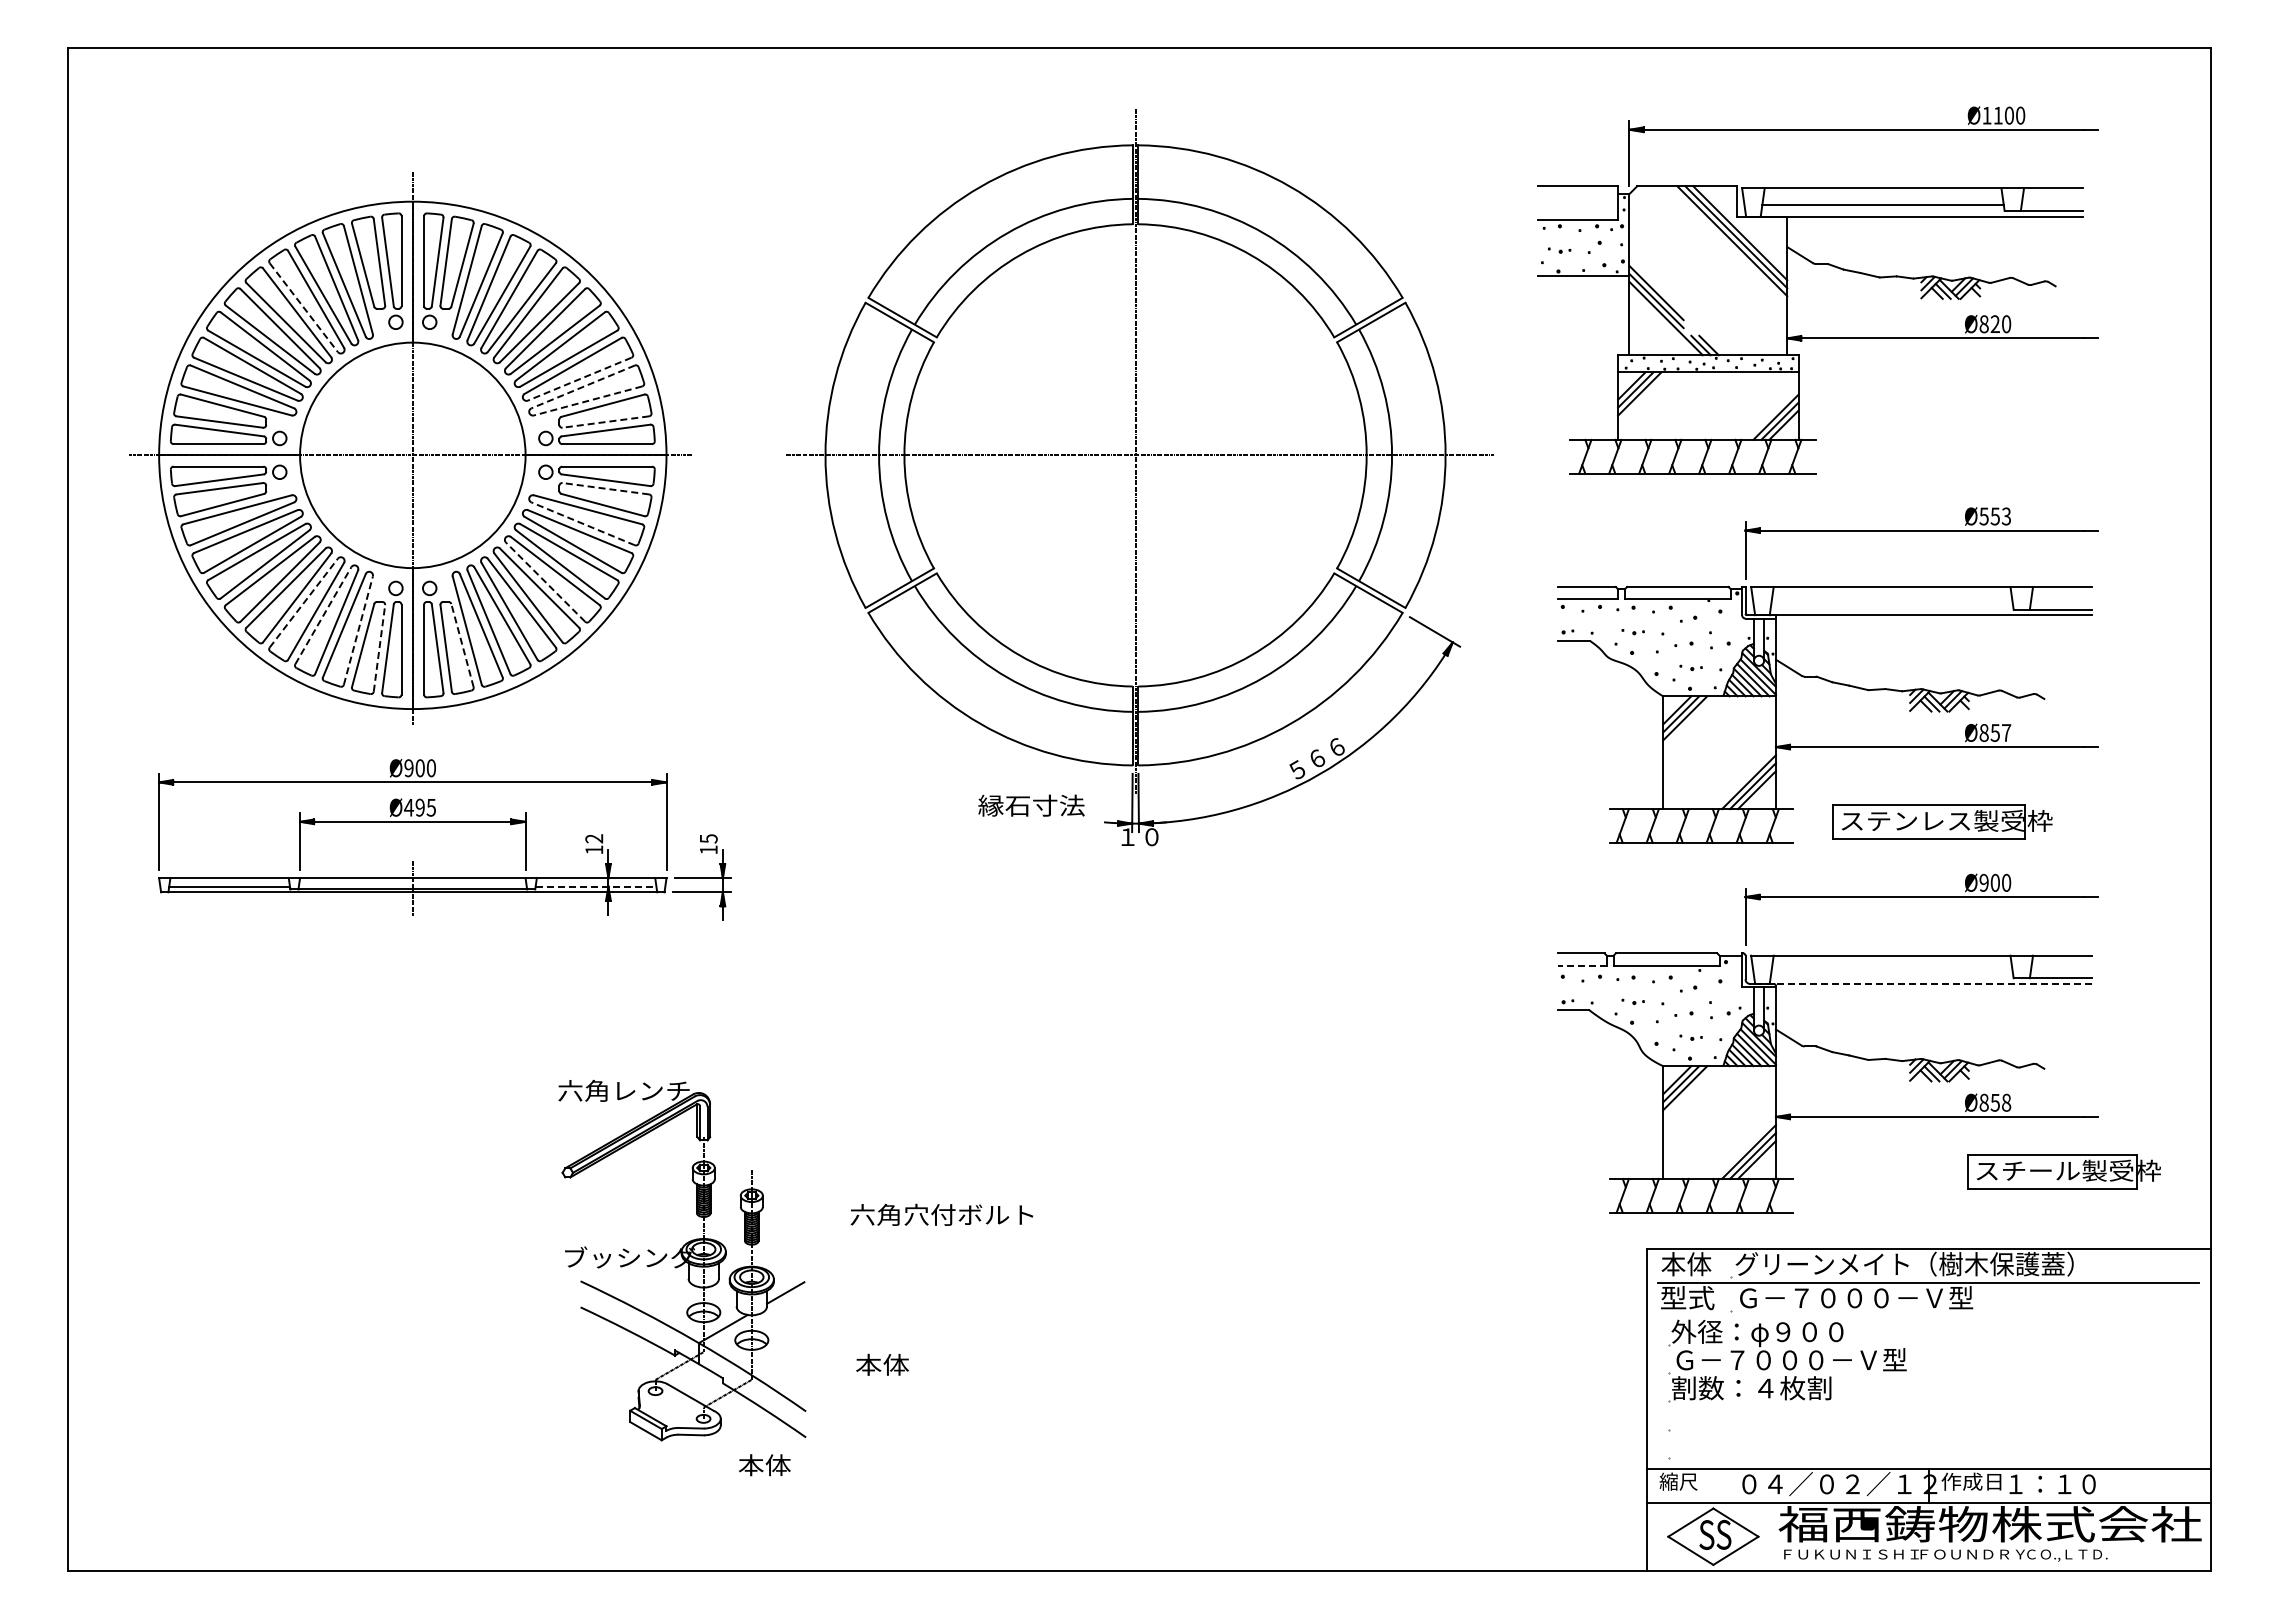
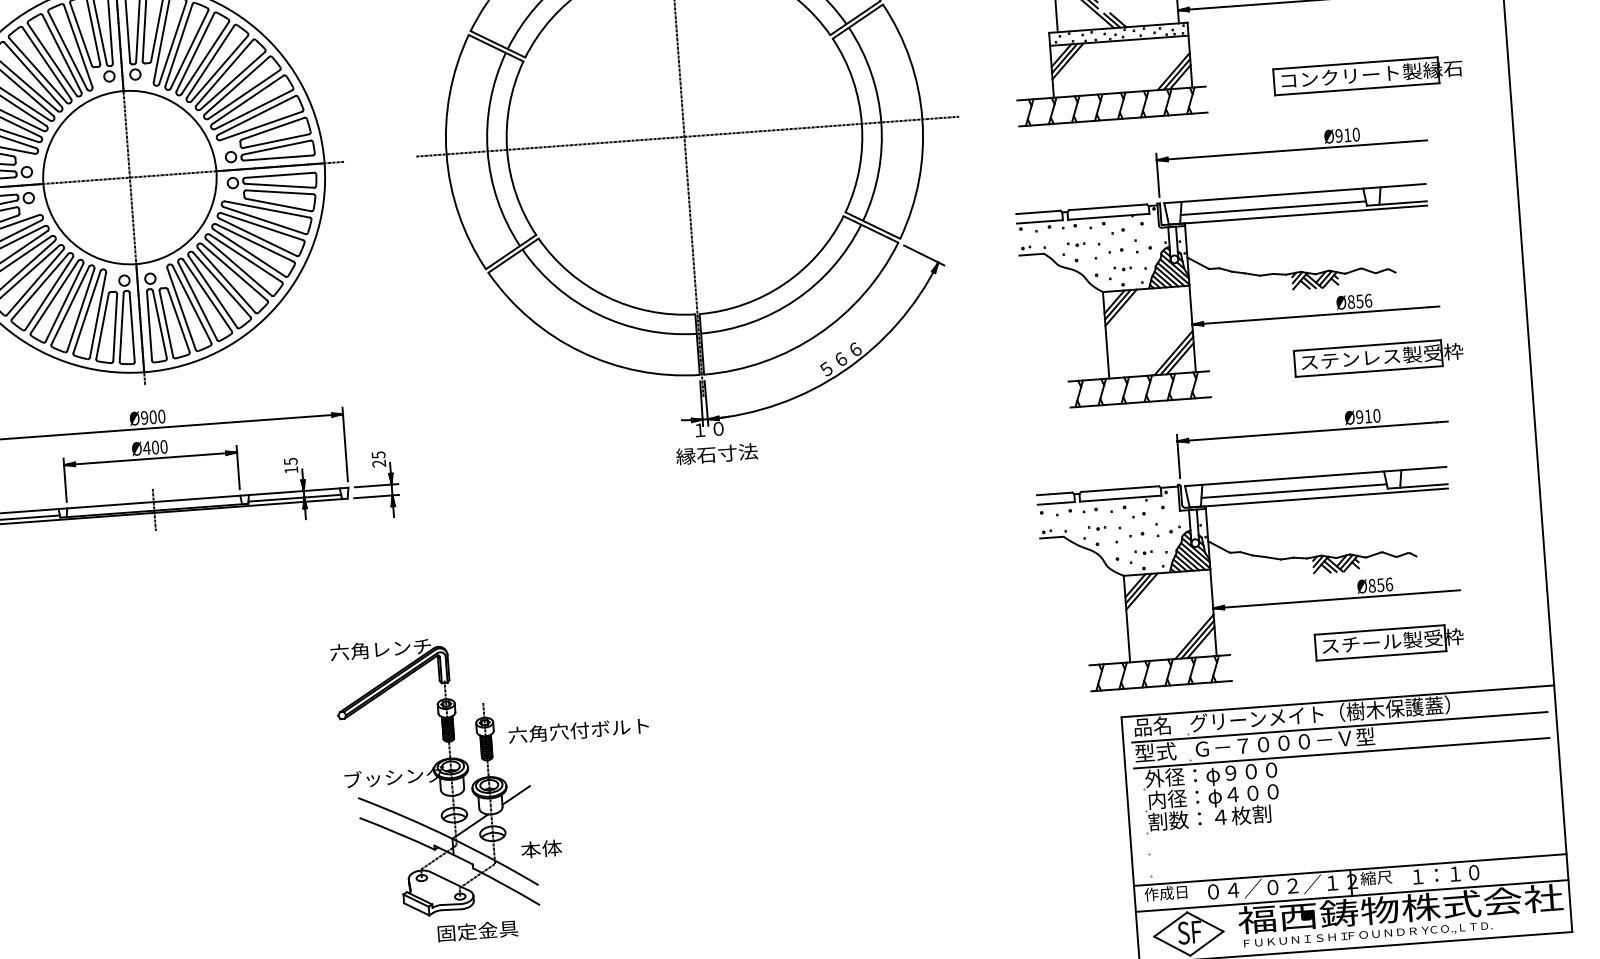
line: (303, 307) -> (37, 70), dashed -> solid
line: (579, 379) -> (253, 109), dashed -> solid
line: (583, 386) -> (257, 115), dashed -> solid
line: (587, 401) -> (260, 126), dashed -> solid
line: (605, 422) -> (275, 141), dashed -> solid
part: (2027, 440) -> (1368, 75), added
line: (605, 488) -> (279, 192), dashed -> solid
text: (1995, 516) -> (1347, 135), Ø553 -> Ø910
line: (583, 523) -> (264, 220), dashed -> solid
line: (545, 582) -> (238, 267), dashed -> solid
line: (303, 603) -> (54, 297), dashed -> solid
line: (1891, 603) -> (1272, 207), added
line: (323, 615) -> (70, 305), dashed -> solid
line: (358, 630) -> (98, 315), dashed -> solid
line: (462, 645) -> (178, 320), dashed -> solid
line: (379, 648) -> (115, 327), dashed -> solid
text: (2006, 732) -> (1368, 300), Ø857 -> Ø856
text: (1031, 805) -> (716, 453), moved
text: (425, 807) -> (159, 447), Ø495 -> Ø400
part: (1942, 821) -> (1378, 357), moved
text: (594, 838) -> (290, 461), 12 -> 15
text: (708, 849) -> (379, 463), 15 -> 25
text: (1994, 882) -> (1367, 416), Ø900 -> Ø910
line: (596, 886) -> (295, 498), dashed -> solid
line: (1582, 965) -> (1056, 503), dashed -> solid
line: (1891, 972) -> (1293, 491), added
line: (1923, 983) -> (1318, 497), dashed -> solid
text: (2006, 1102) -> (1389, 584), Ø858 -> Ø856
part: (2063, 1171) -> (1388, 642), moved
part: (682, 1260) -> (435, 776), moved
text: (1686, 1264) -> (1152, 726), 本体 -> 品名
line: (1928, 1316) -> (1341, 752), added
text: (1790, 1361) -> (1238, 795), Ｇ－７０００－Ｖ型 -> 内径：φ４００
text: (791, 1465) -> (477, 931), 本体 -> 固定金具
text: (1687, 1481) -> (1165, 893), 縮尺 -> 作成日
text: (1971, 1481) -> (1383, 877), 作成日 -> 縮尺
text: (1723, 1534) -> (1196, 931), S -> F

